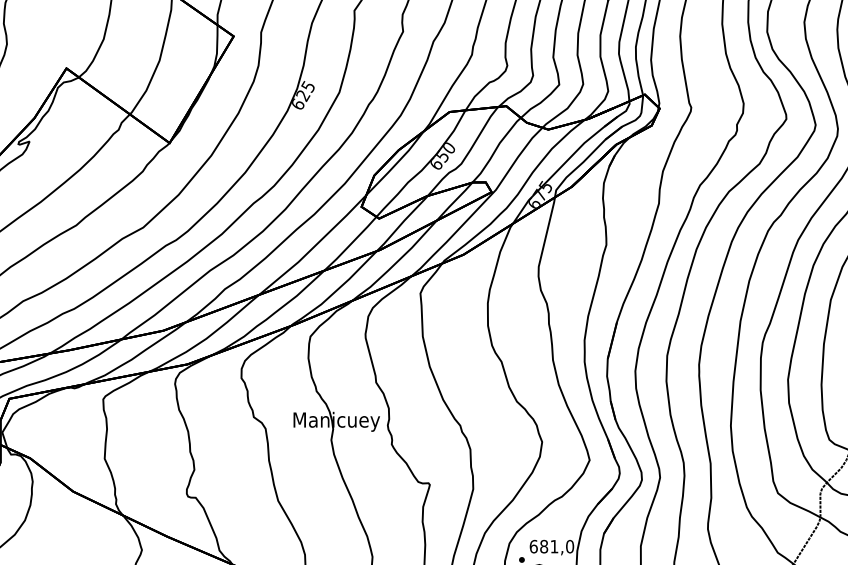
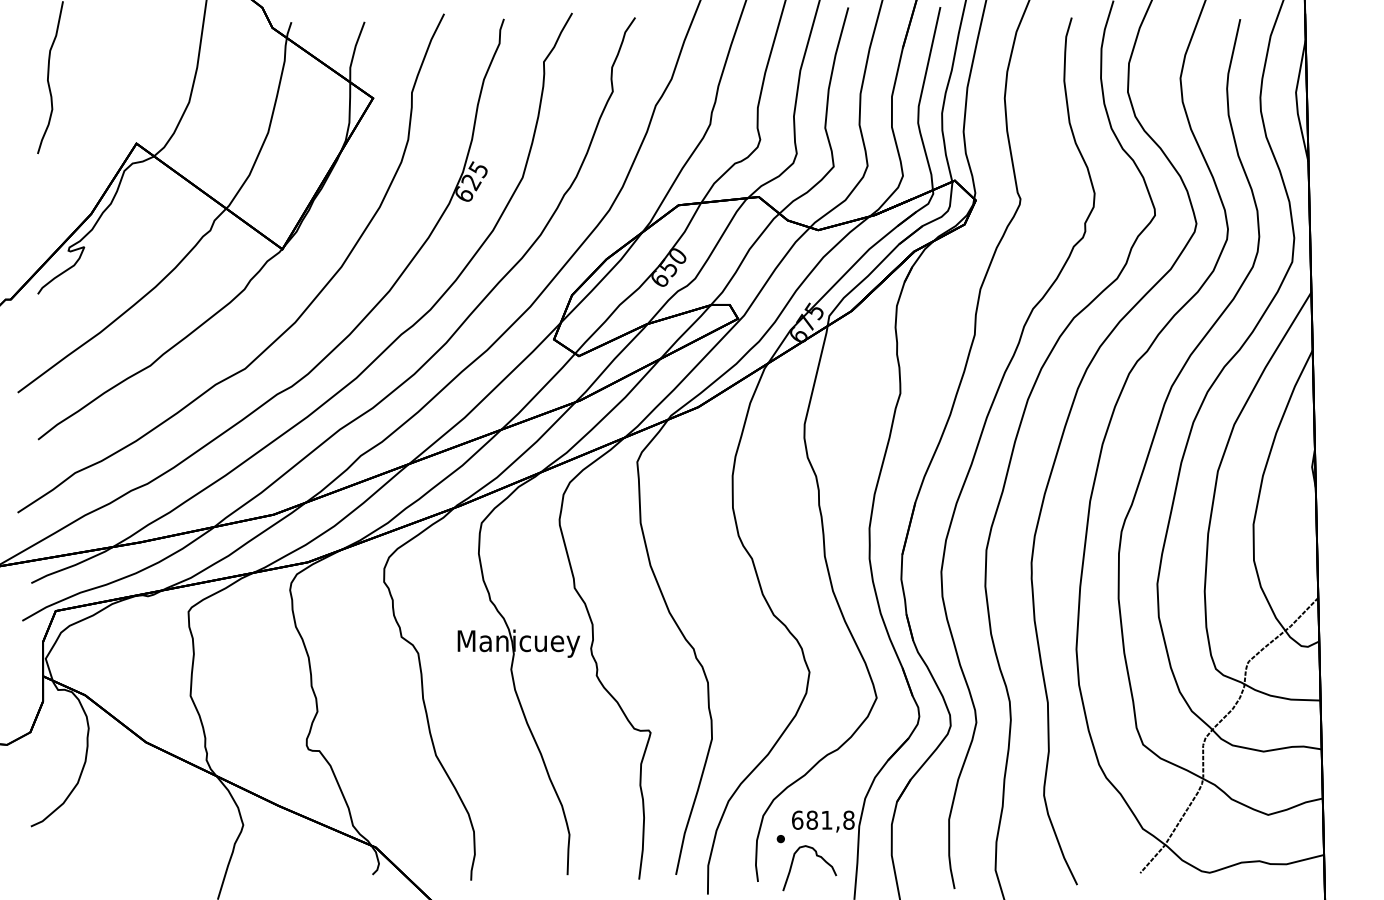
text: (569, 546) -> (848, 820), 681,0 -> 681,8

